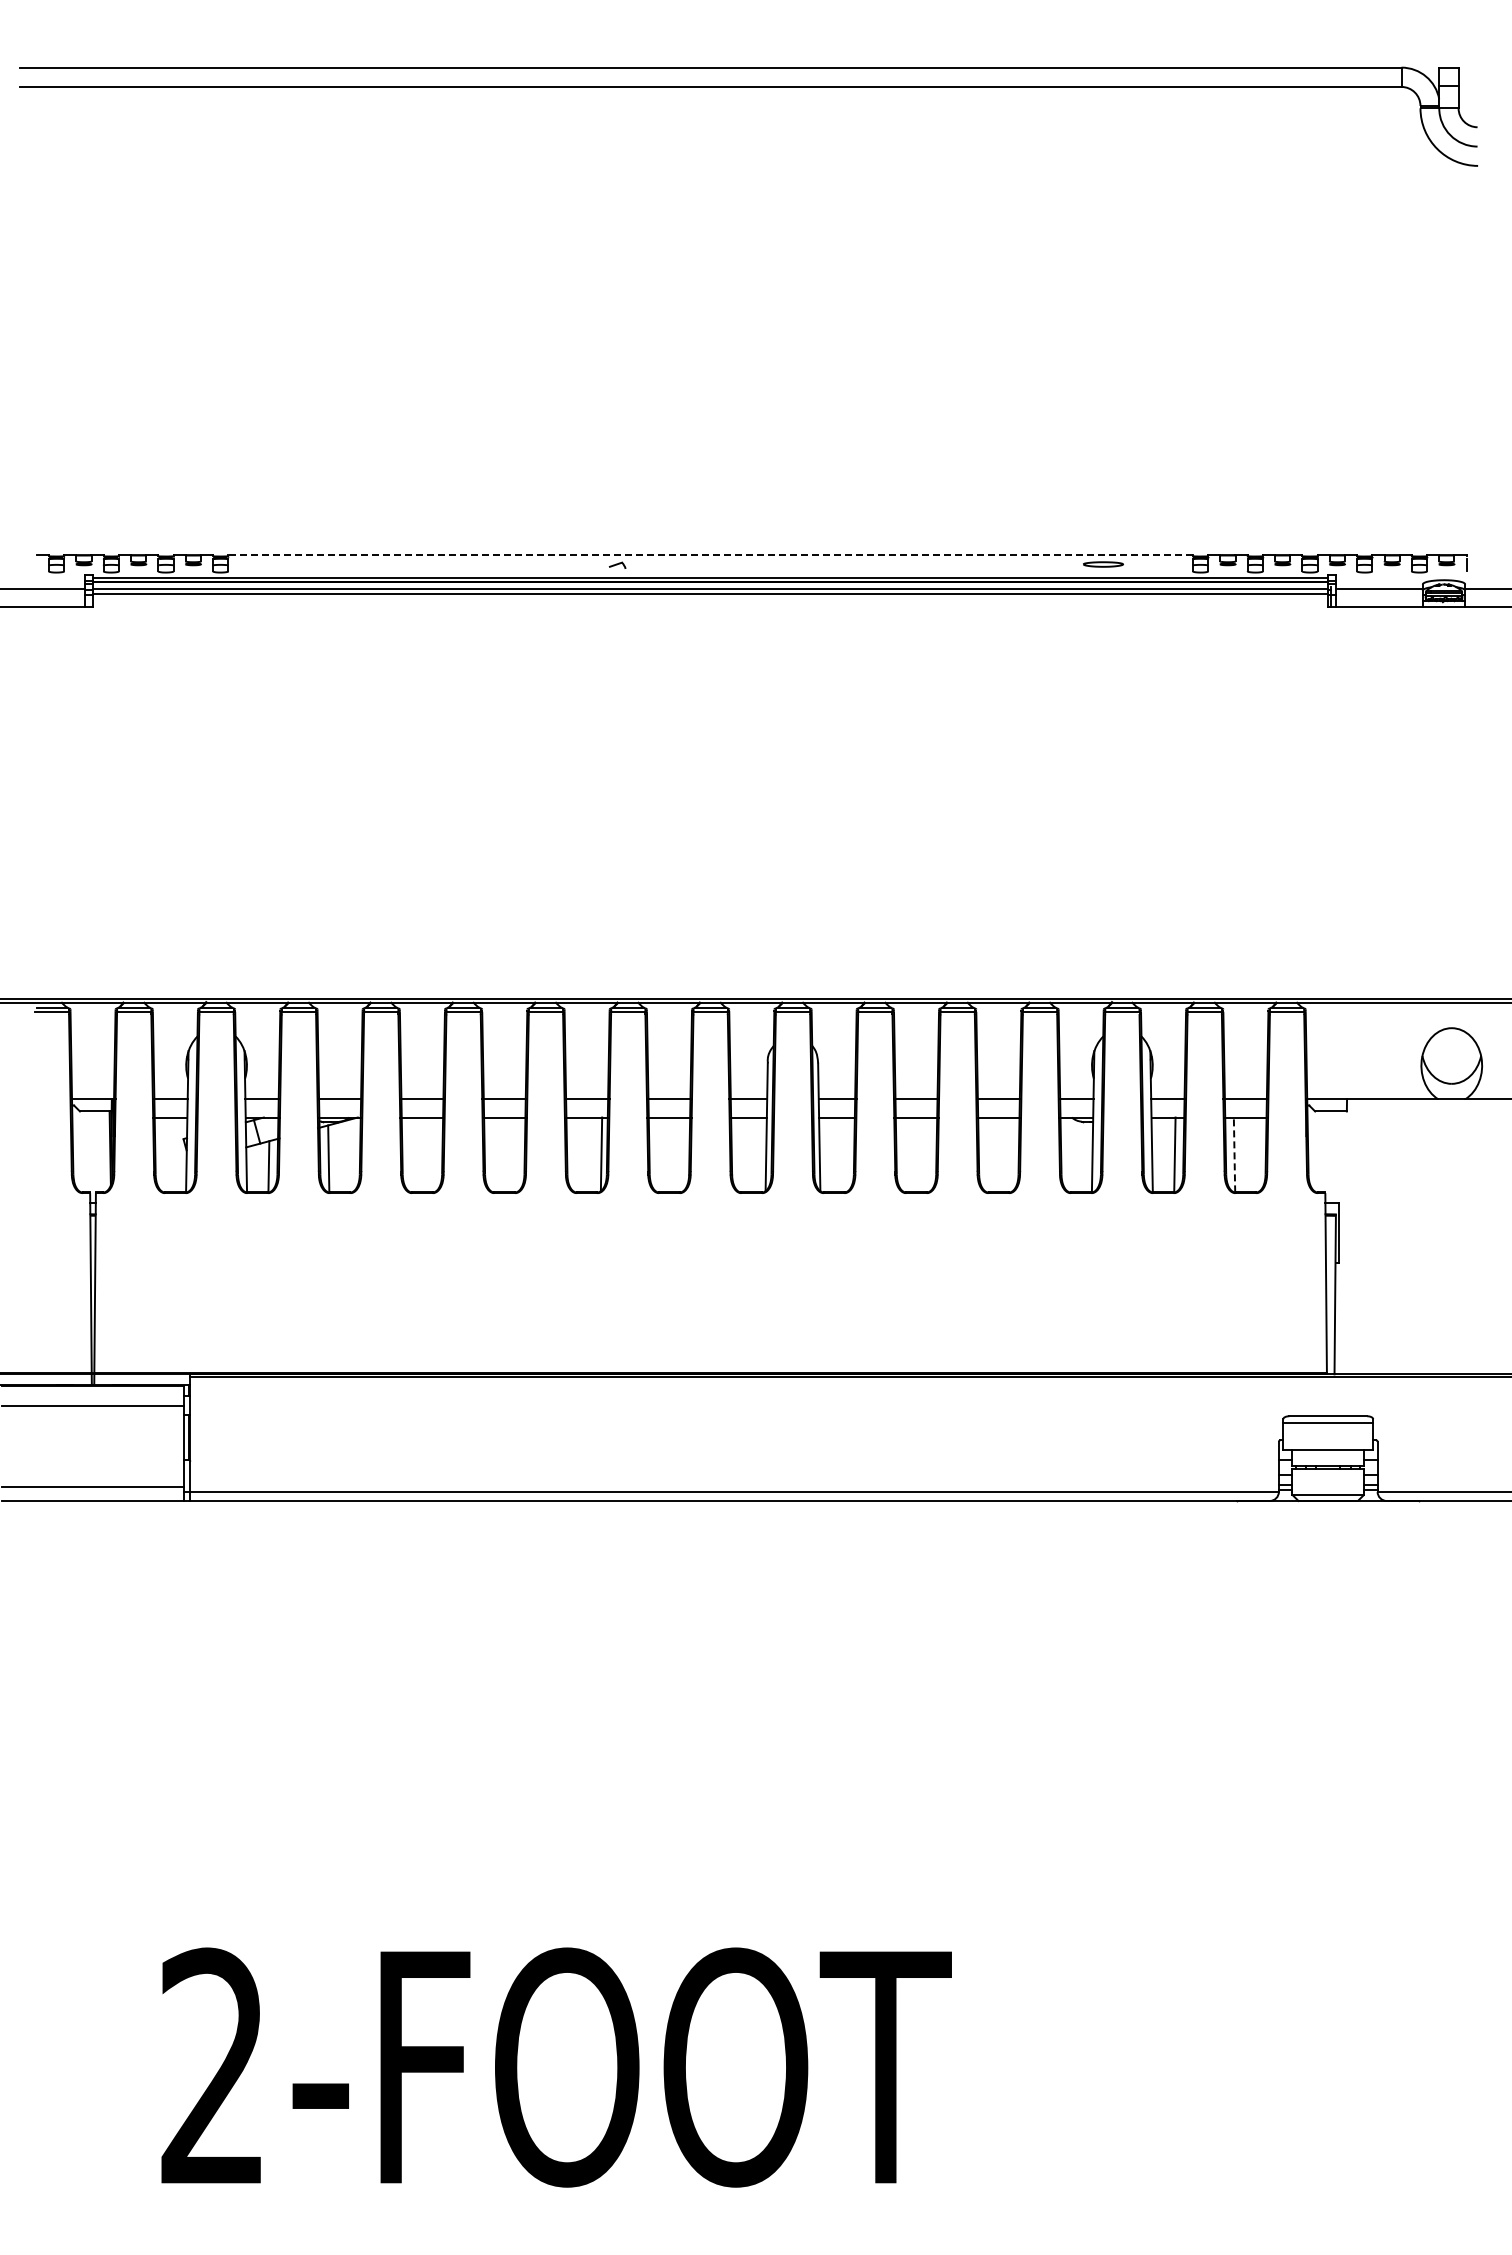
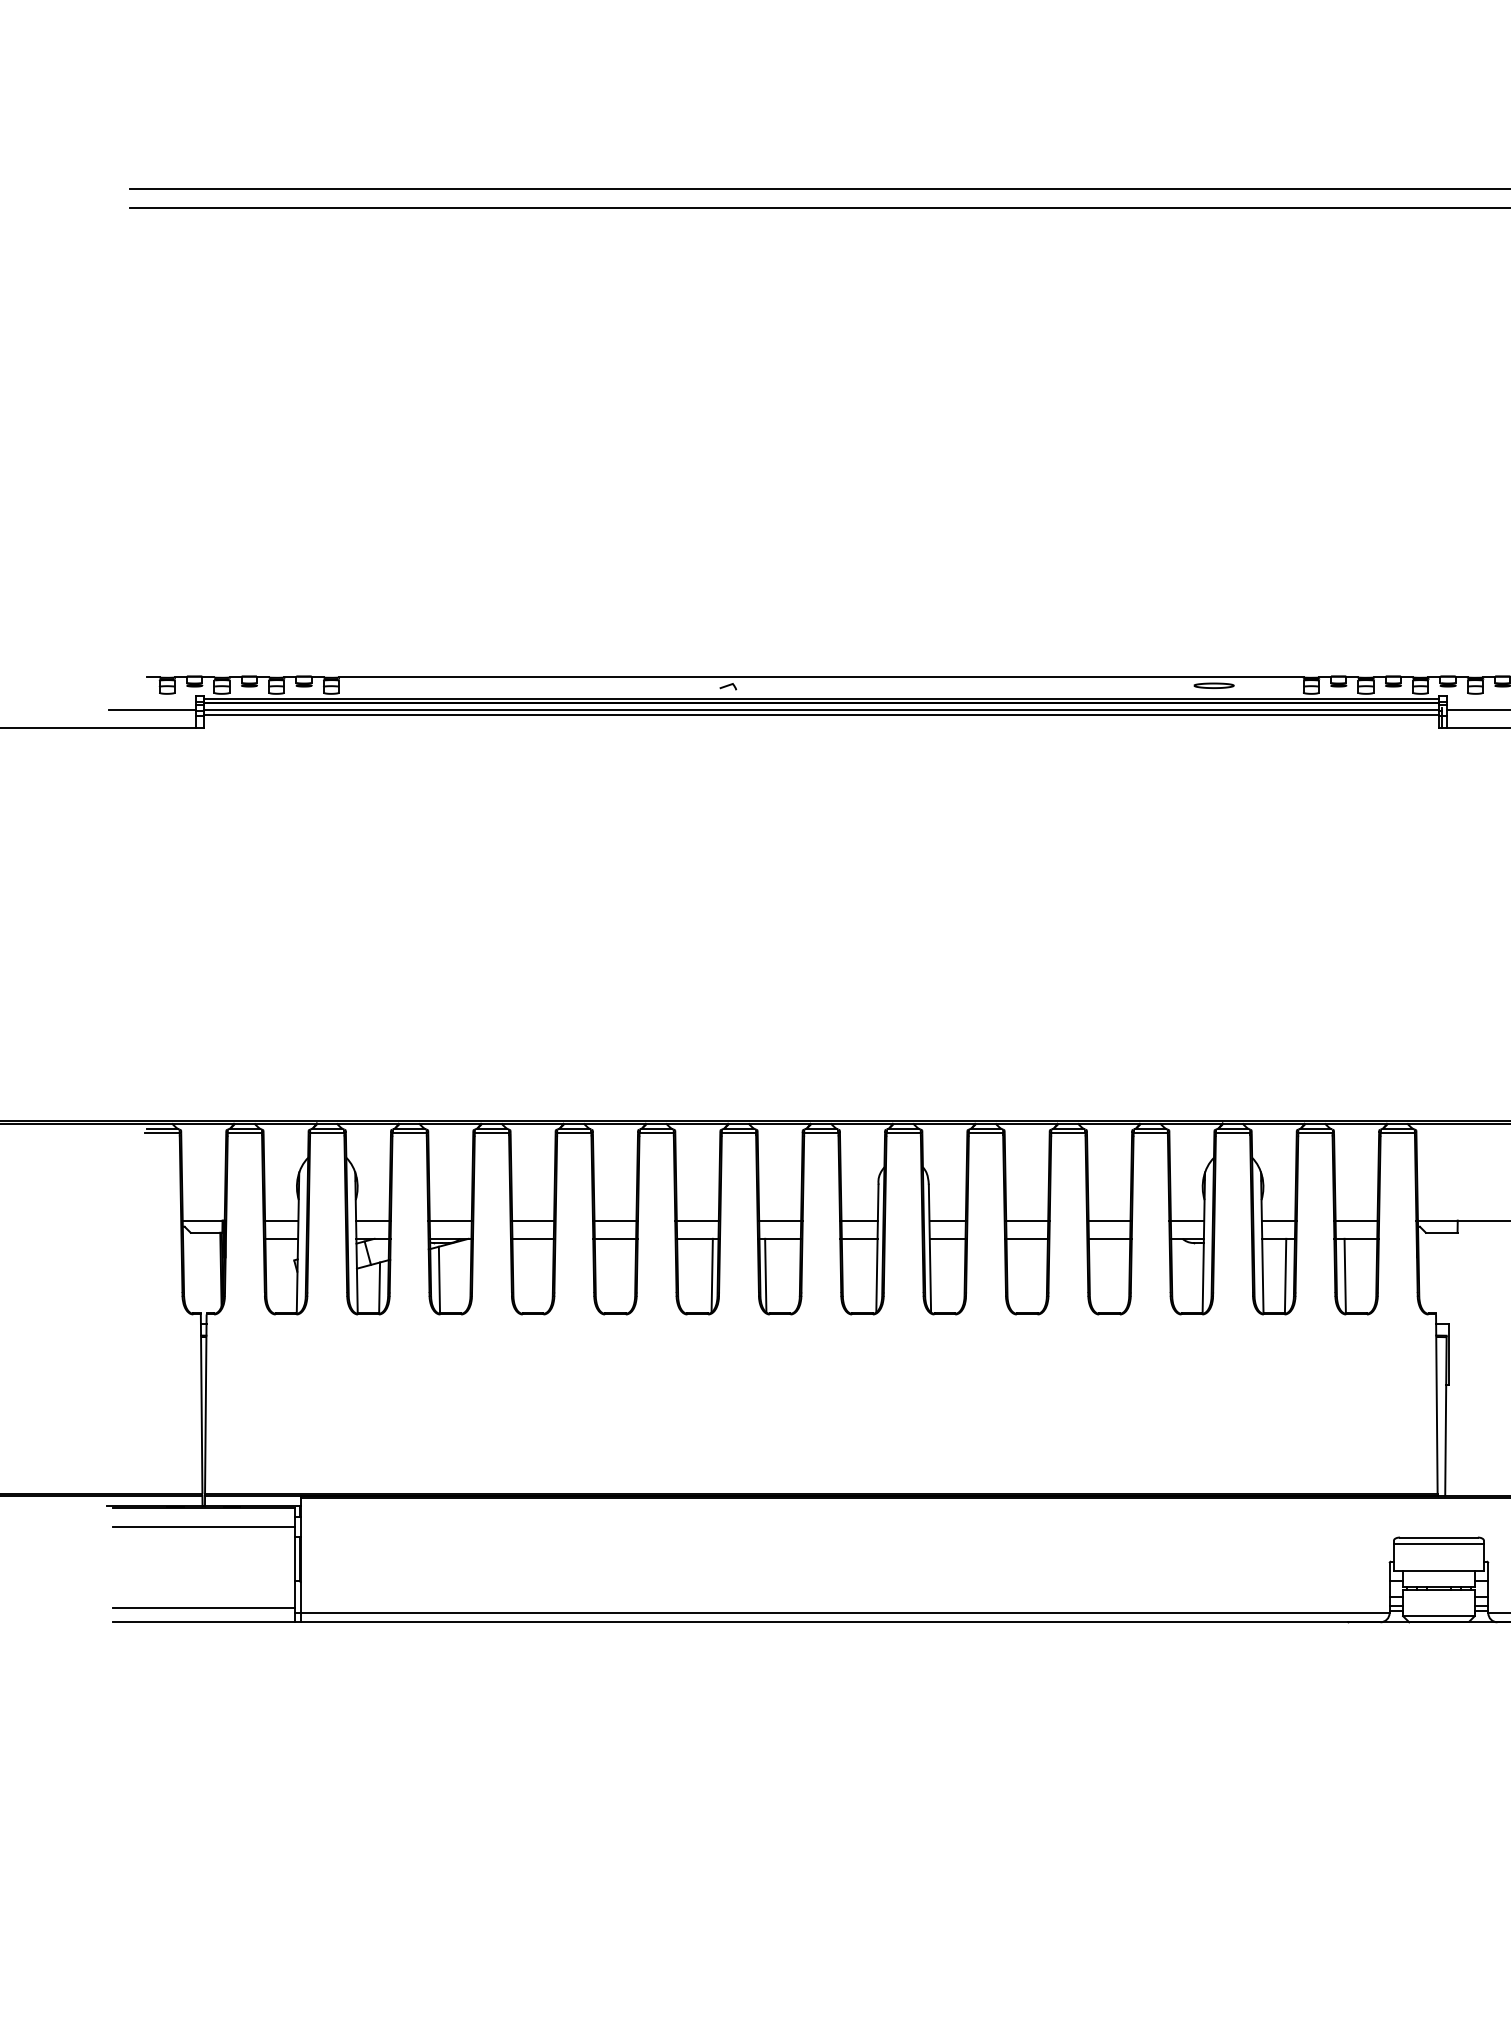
line: (710, 555) -> (821, 676), dashed -> solid
line: (654, 1154) -> (765, 1275), added
line: (1234, 1154) -> (1345, 1275), dashed -> solid

